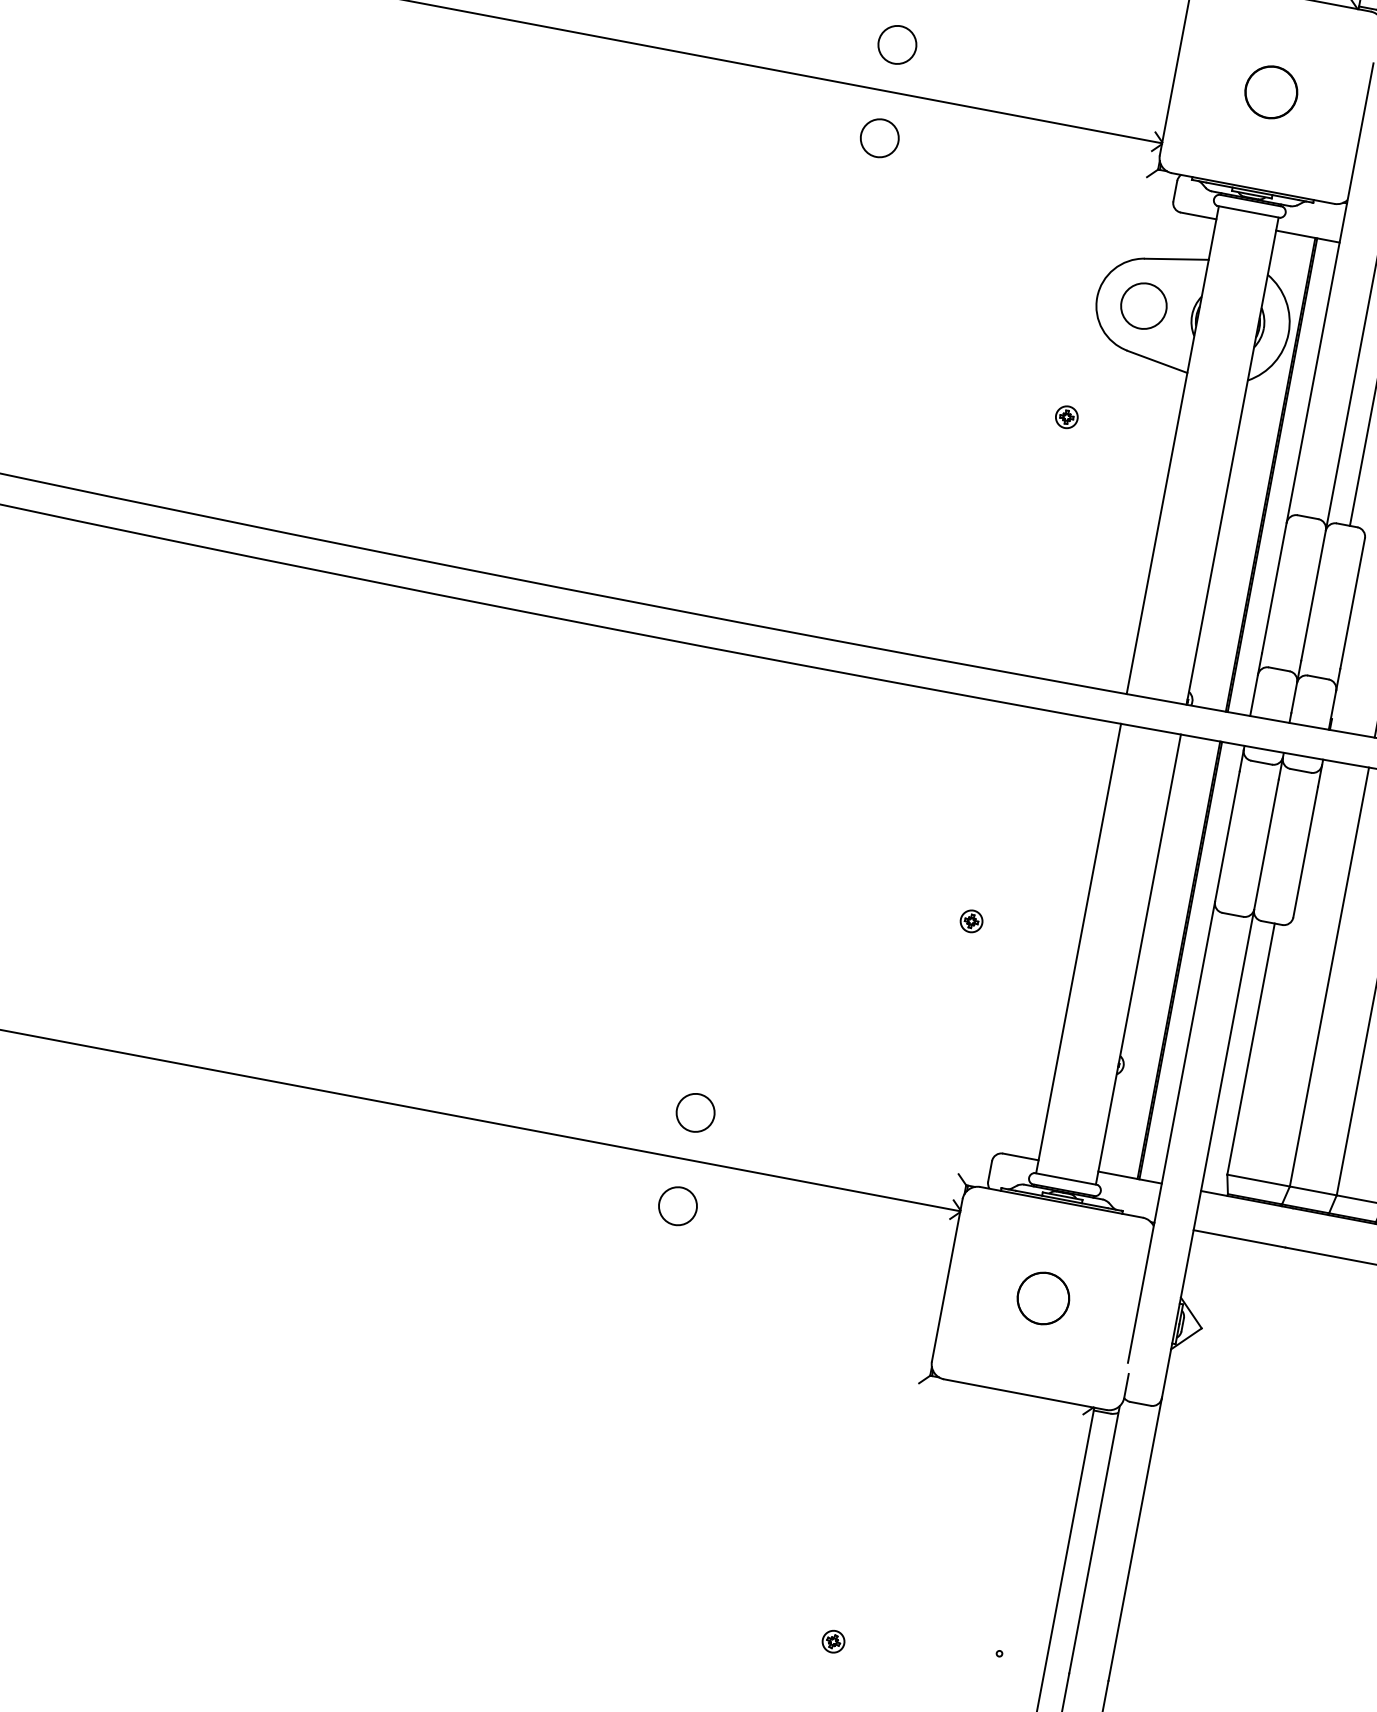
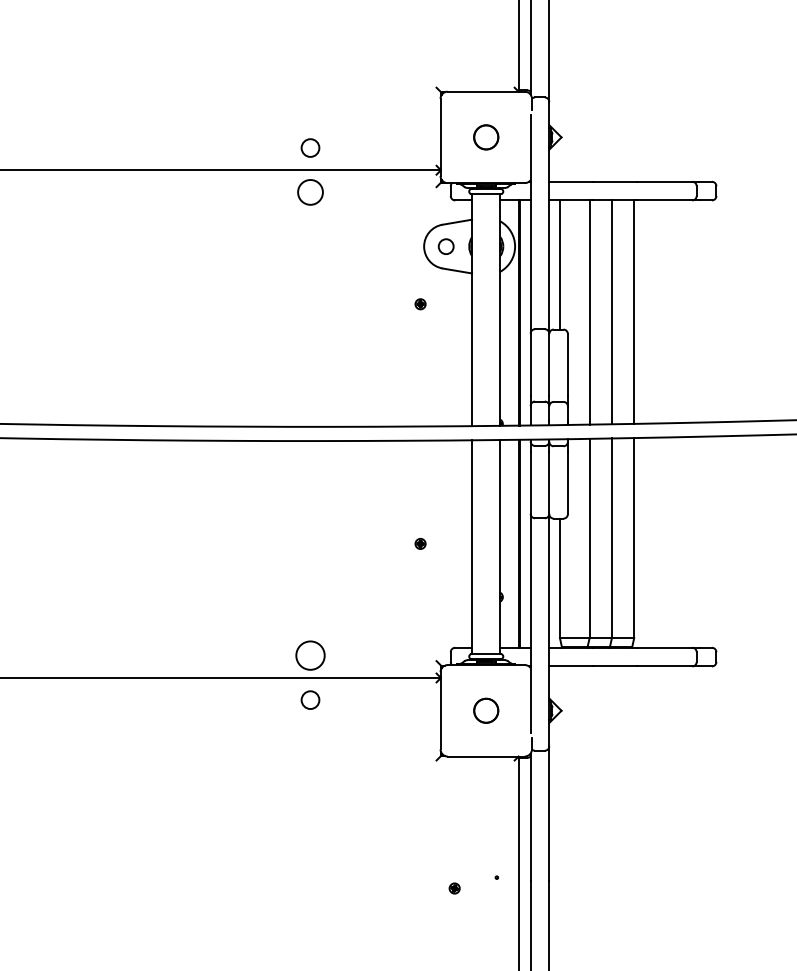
circle: (879, 138) -> (310, 192), size x1.4
circle: (1142, 305) -> (445, 246), size x0.7
circle: (695, 1112) -> (310, 655), size x1.6
part: (833, 1641) -> (454, 888), moved

